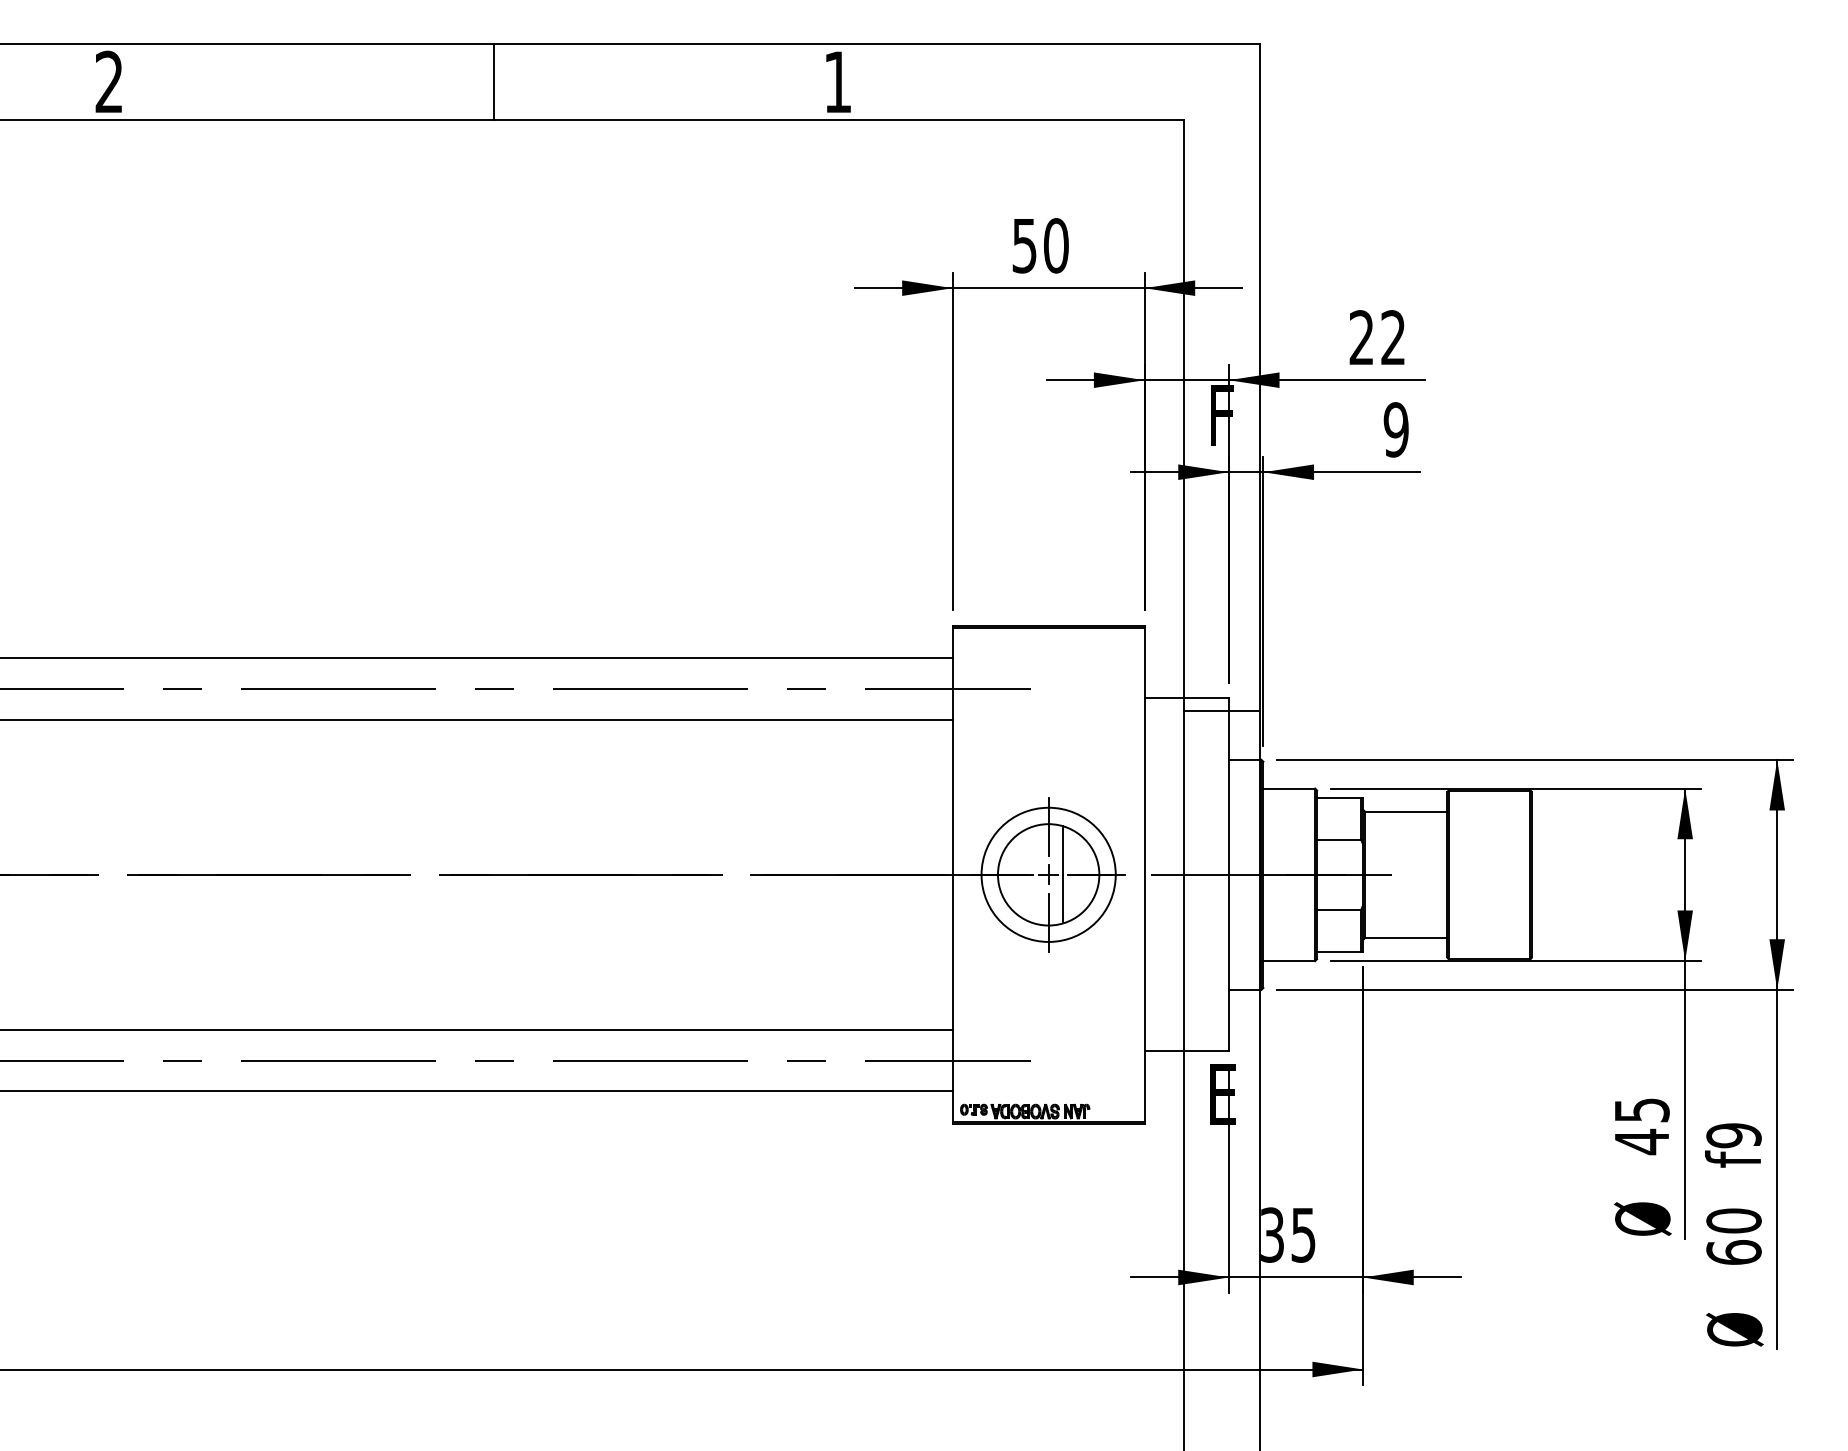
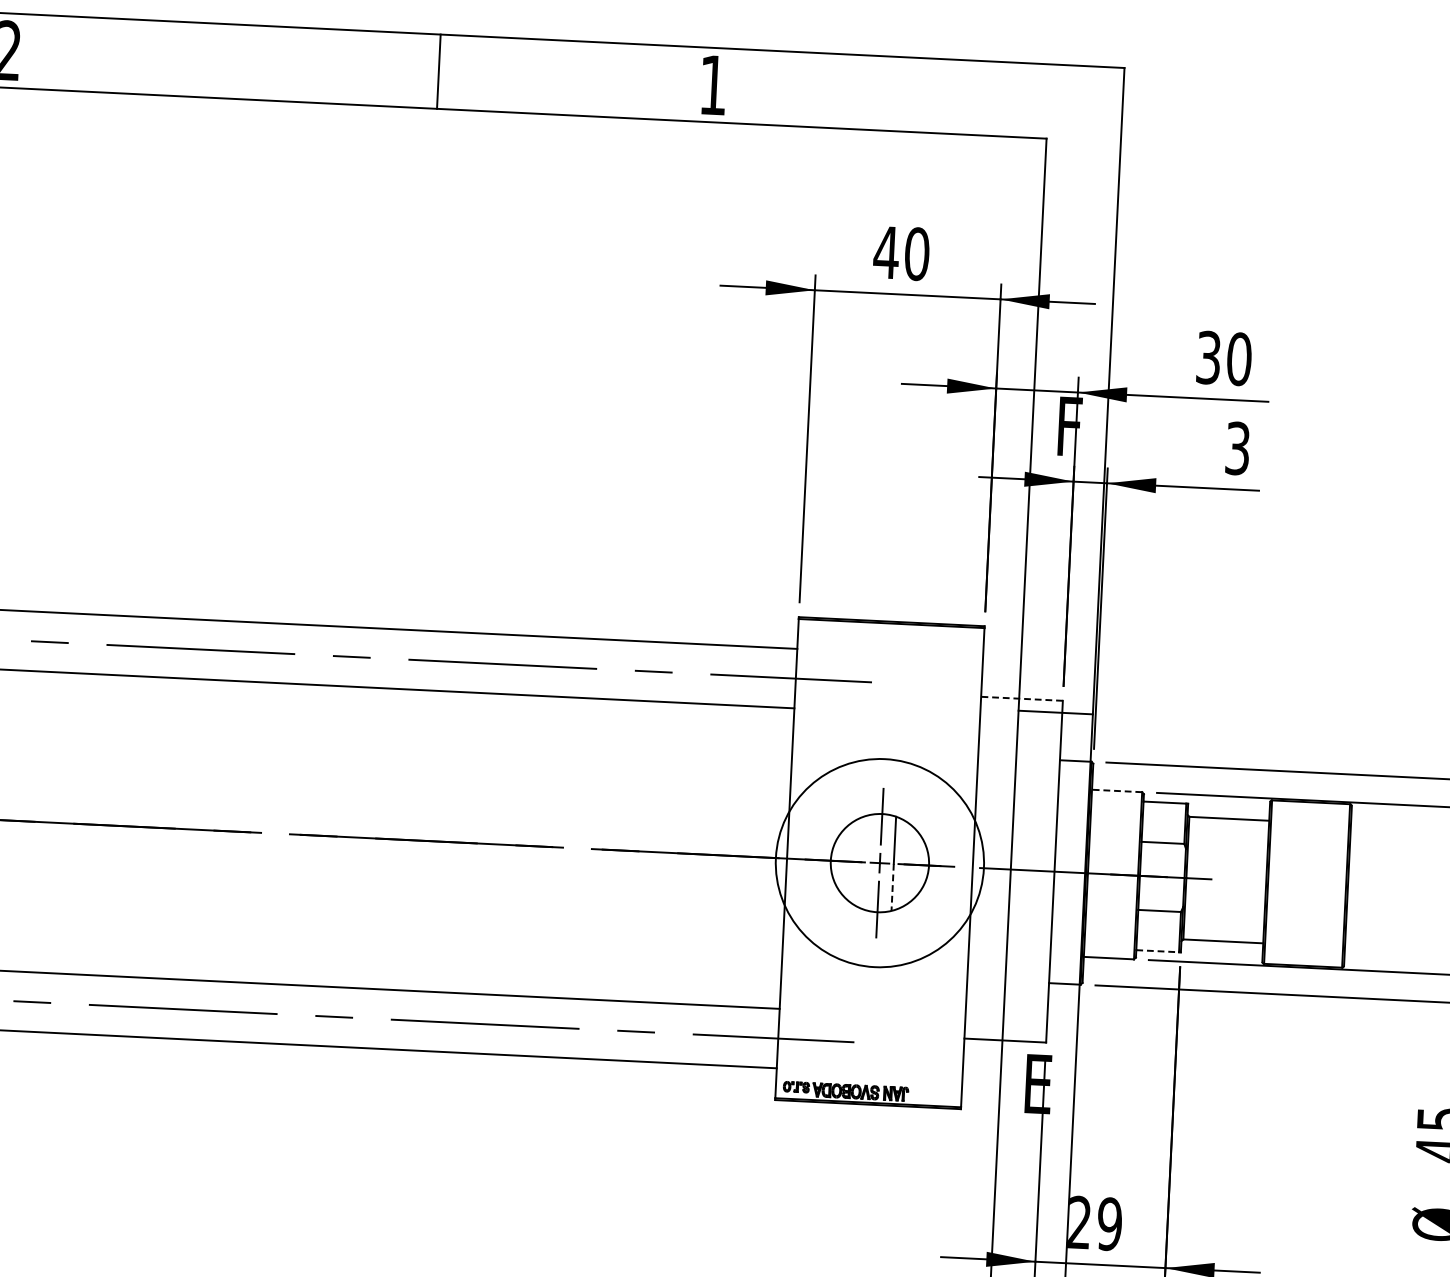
line: (493, 81) -> (438, 71), moved
text: (1024, 246) -> (886, 253), 50 -> 40
text: (1377, 337) -> (1223, 358), 22 -> 30
text: (1395, 429) -> (1237, 448), 9 -> 3
line: (1186, 698) -> (1021, 698), solid -> dashed
line: (1289, 788) -> (1117, 790), solid -> dashed
circle: (1048, 874) -> (879, 862), size x1.6
line: (1063, 899) -> (893, 887), solid -> dashed
line: (1339, 951) -> (1158, 951), solid -> dashed
text: (1288, 1234) -> (1095, 1222), 35 -> 29

